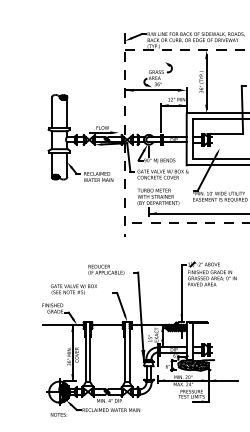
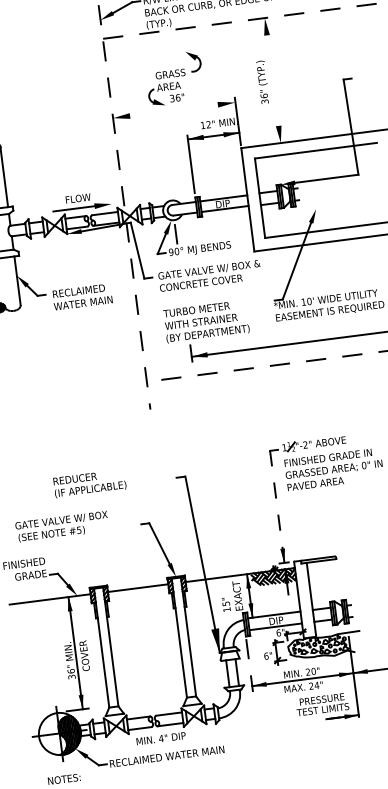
line: (206, 82) -> (272, 81), removed
line: (153, 90) -> (169, 111), removed
text: (106, 269) -> (89, 482), moved
line: (181, 292) -> (276, 505), solid -> dashed

